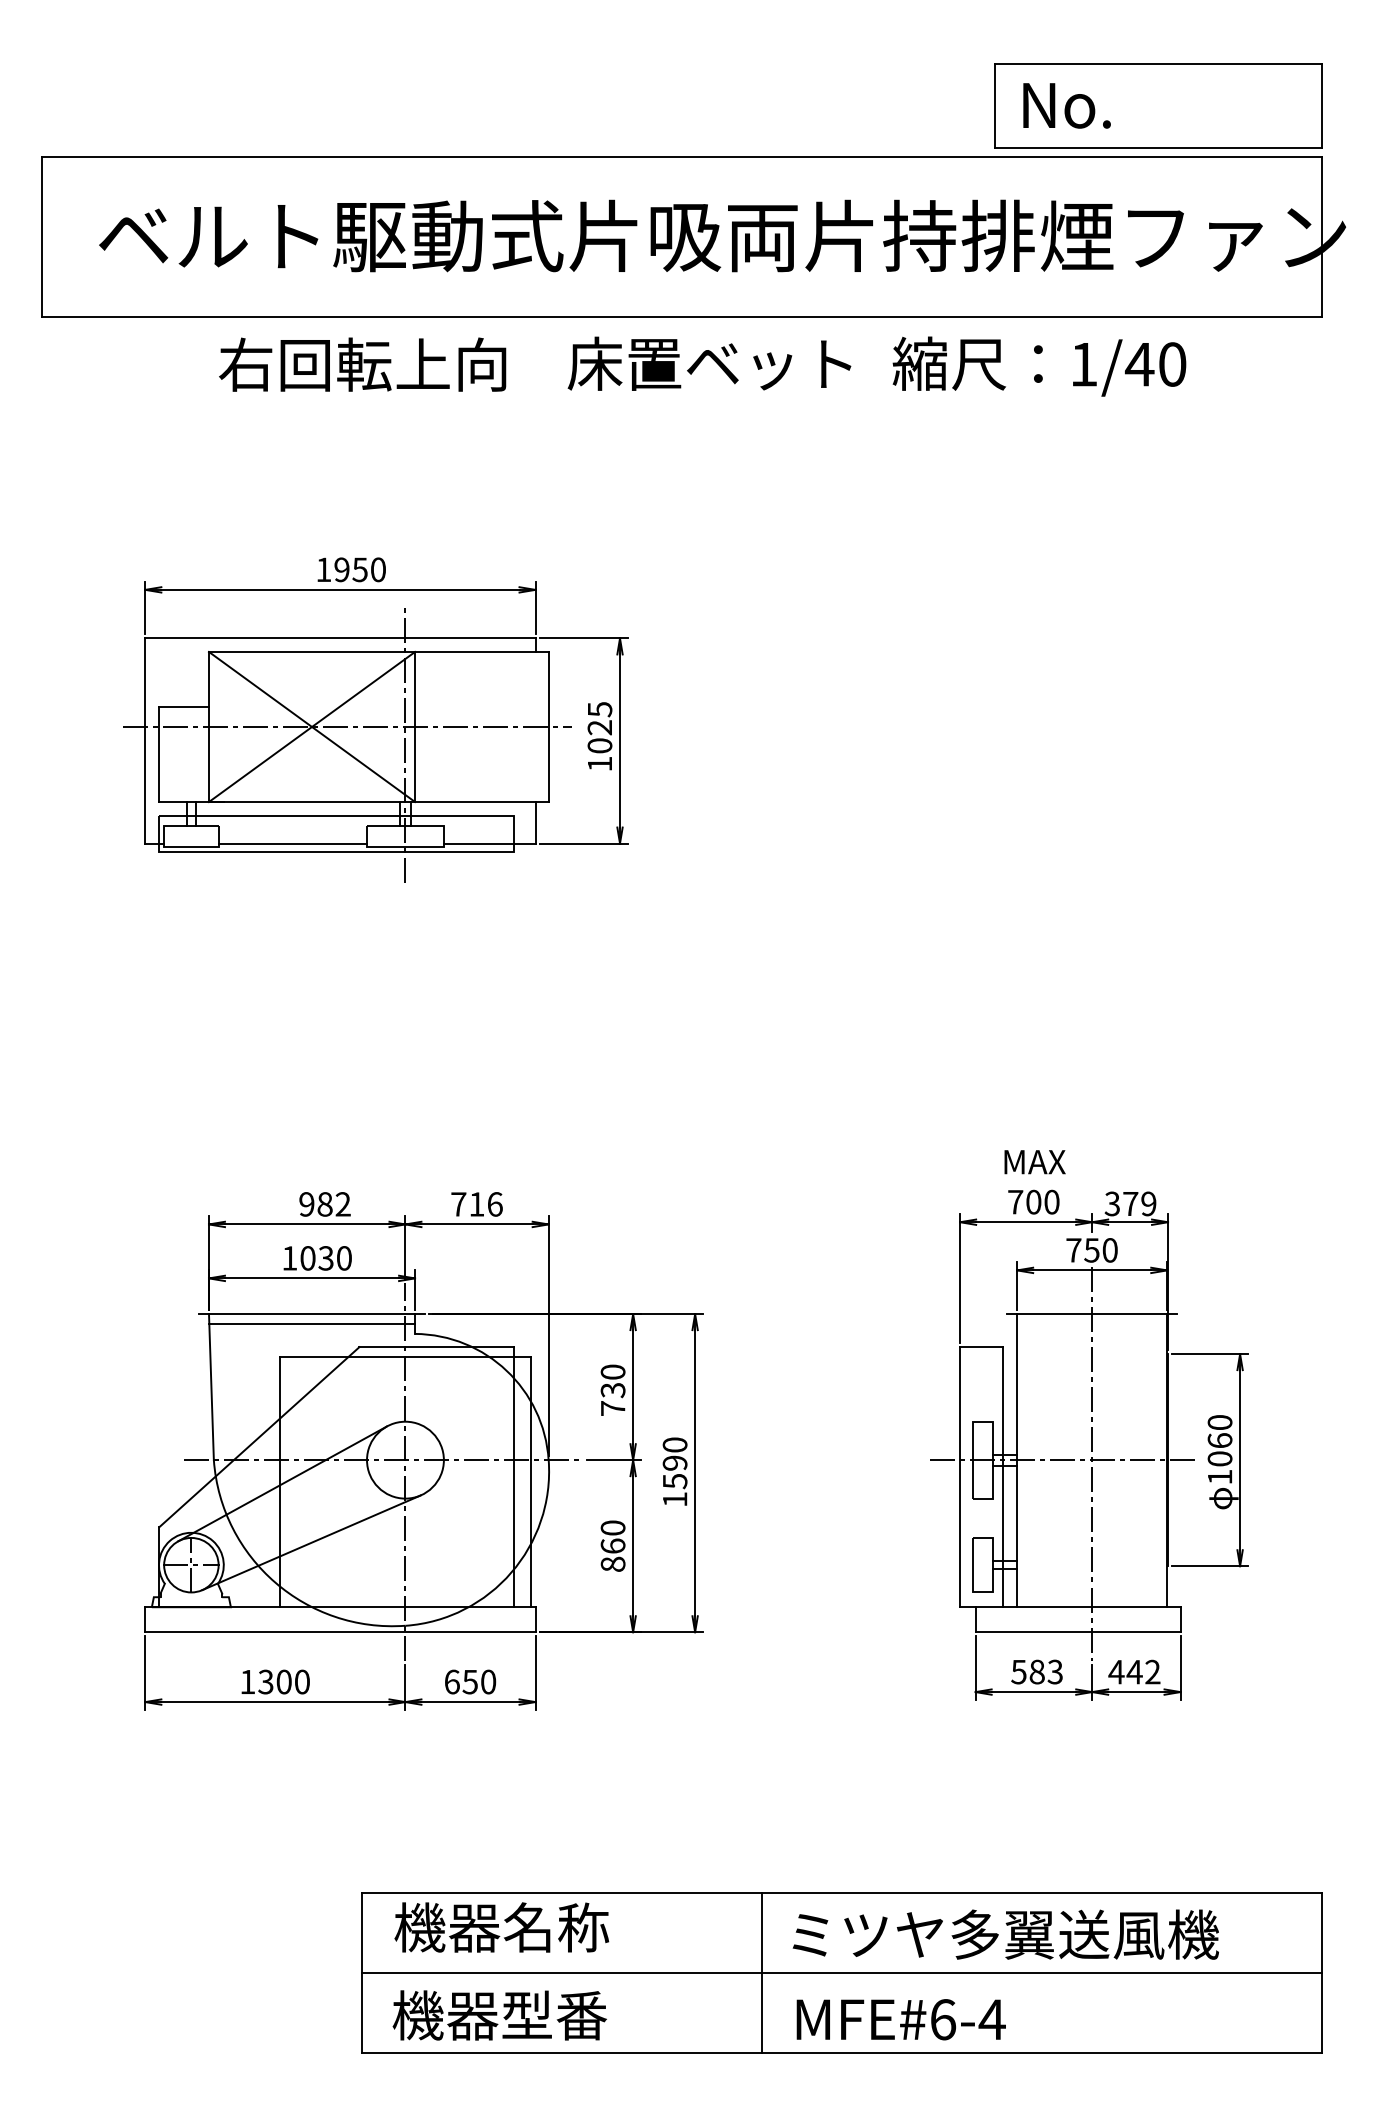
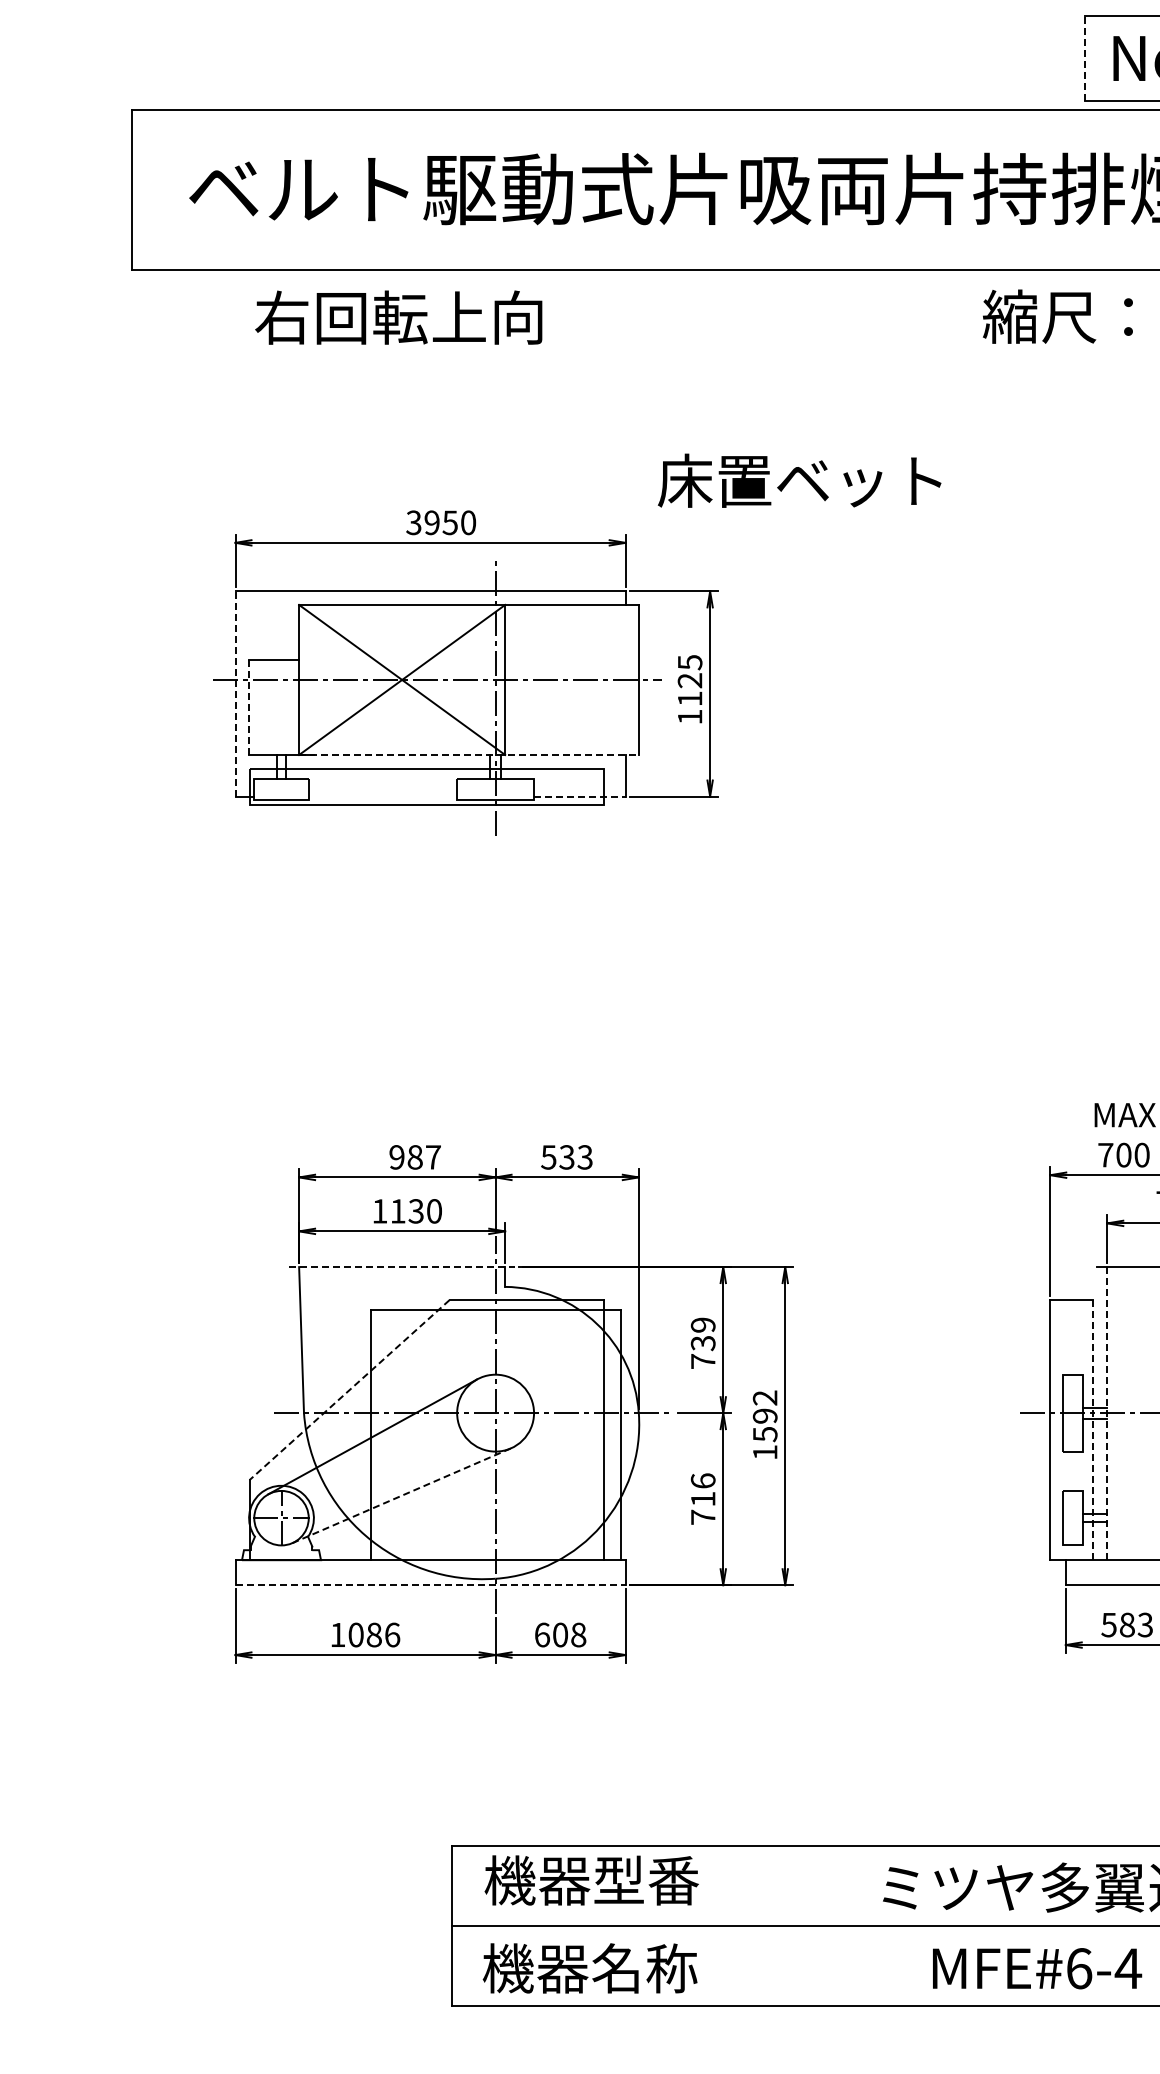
line: (994, 105) -> (1084, 58), solid -> dashed
text: (709, 363) -> (799, 480), moved
text: (362, 364) -> (398, 317), moved
text: (323, 569) -> (413, 522), 1950 -> 3950
line: (145, 740) -> (235, 693), solid -> dashed
text: (599, 745) -> (689, 698), 1025 -> 1125
line: (158, 754) -> (248, 707), solid -> dashed
line: (378, 802) -> (468, 755), solid -> dashed
line: (292, 843) -> (382, 796), removed
line: (489, 843) -> (579, 796), solid -> dashed
text: (342, 1204) -> (432, 1157), 982 -> 987
text: (476, 1204) -> (566, 1157), 716 -> 533
text: (307, 1258) -> (397, 1211), 1030 -> 1130
line: (312, 1314) -> (402, 1267), solid -> dashed
line: (312, 1324) -> (402, 1277), removed
text: (612, 1371) -> (702, 1324), 730 -> 739
line: (259, 1437) -> (349, 1390), solid -> dashed
text: (674, 1444) -> (764, 1397), 1590 -> 1592
line: (1017, 1460) -> (1107, 1413), solid -> dashed
line: (1002, 1476) -> (1092, 1429), solid -> dashed
line: (311, 1542) -> (401, 1495), solid -> dashed
text: (612, 1545) -> (702, 1498), 860 -> 716
line: (340, 1632) -> (430, 1585), solid -> dashed
text: (284, 1681) -> (374, 1634), 1300 -> 1086
text: (479, 1681) -> (569, 1634), 650 -> 608
text: (556, 1927) -> (646, 1880), 機器名称 -> 機器型番
line: (761, 1973) -> (851, 1926), removed
text: (554, 2015) -> (644, 1968), 機器型番 -> 機器名称
text: (900, 2019) -> (1036, 1968), moved

